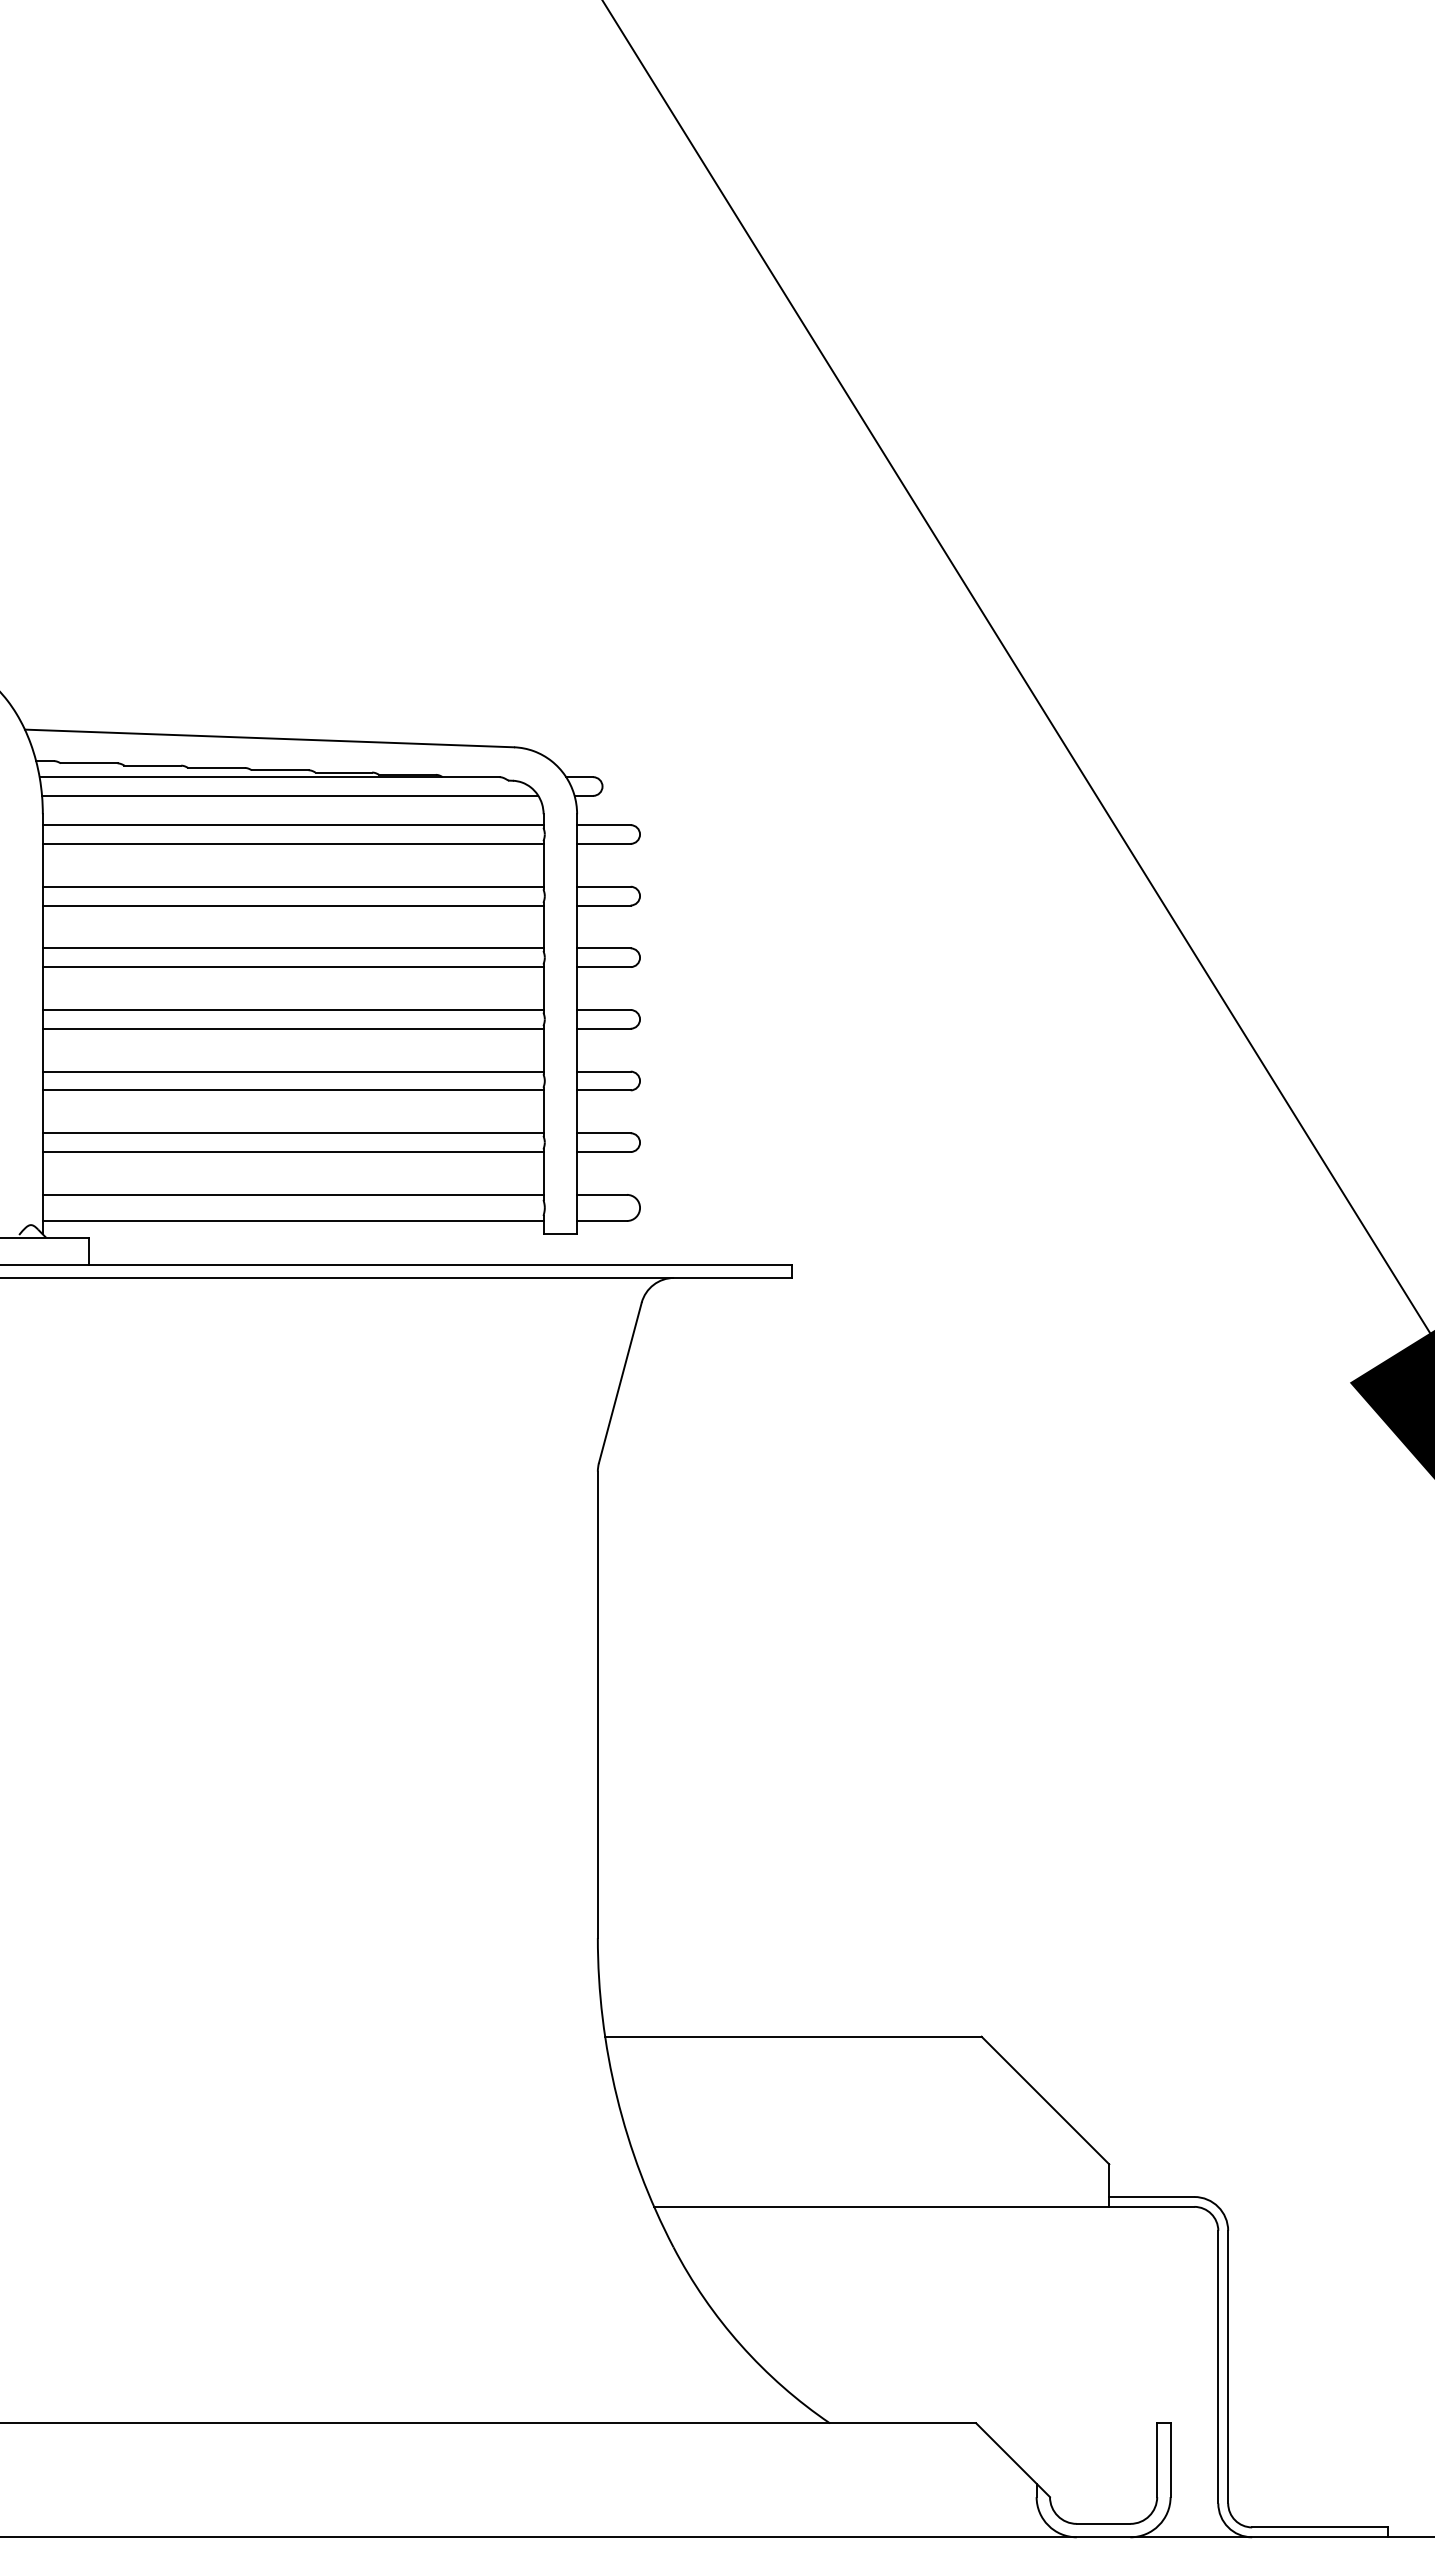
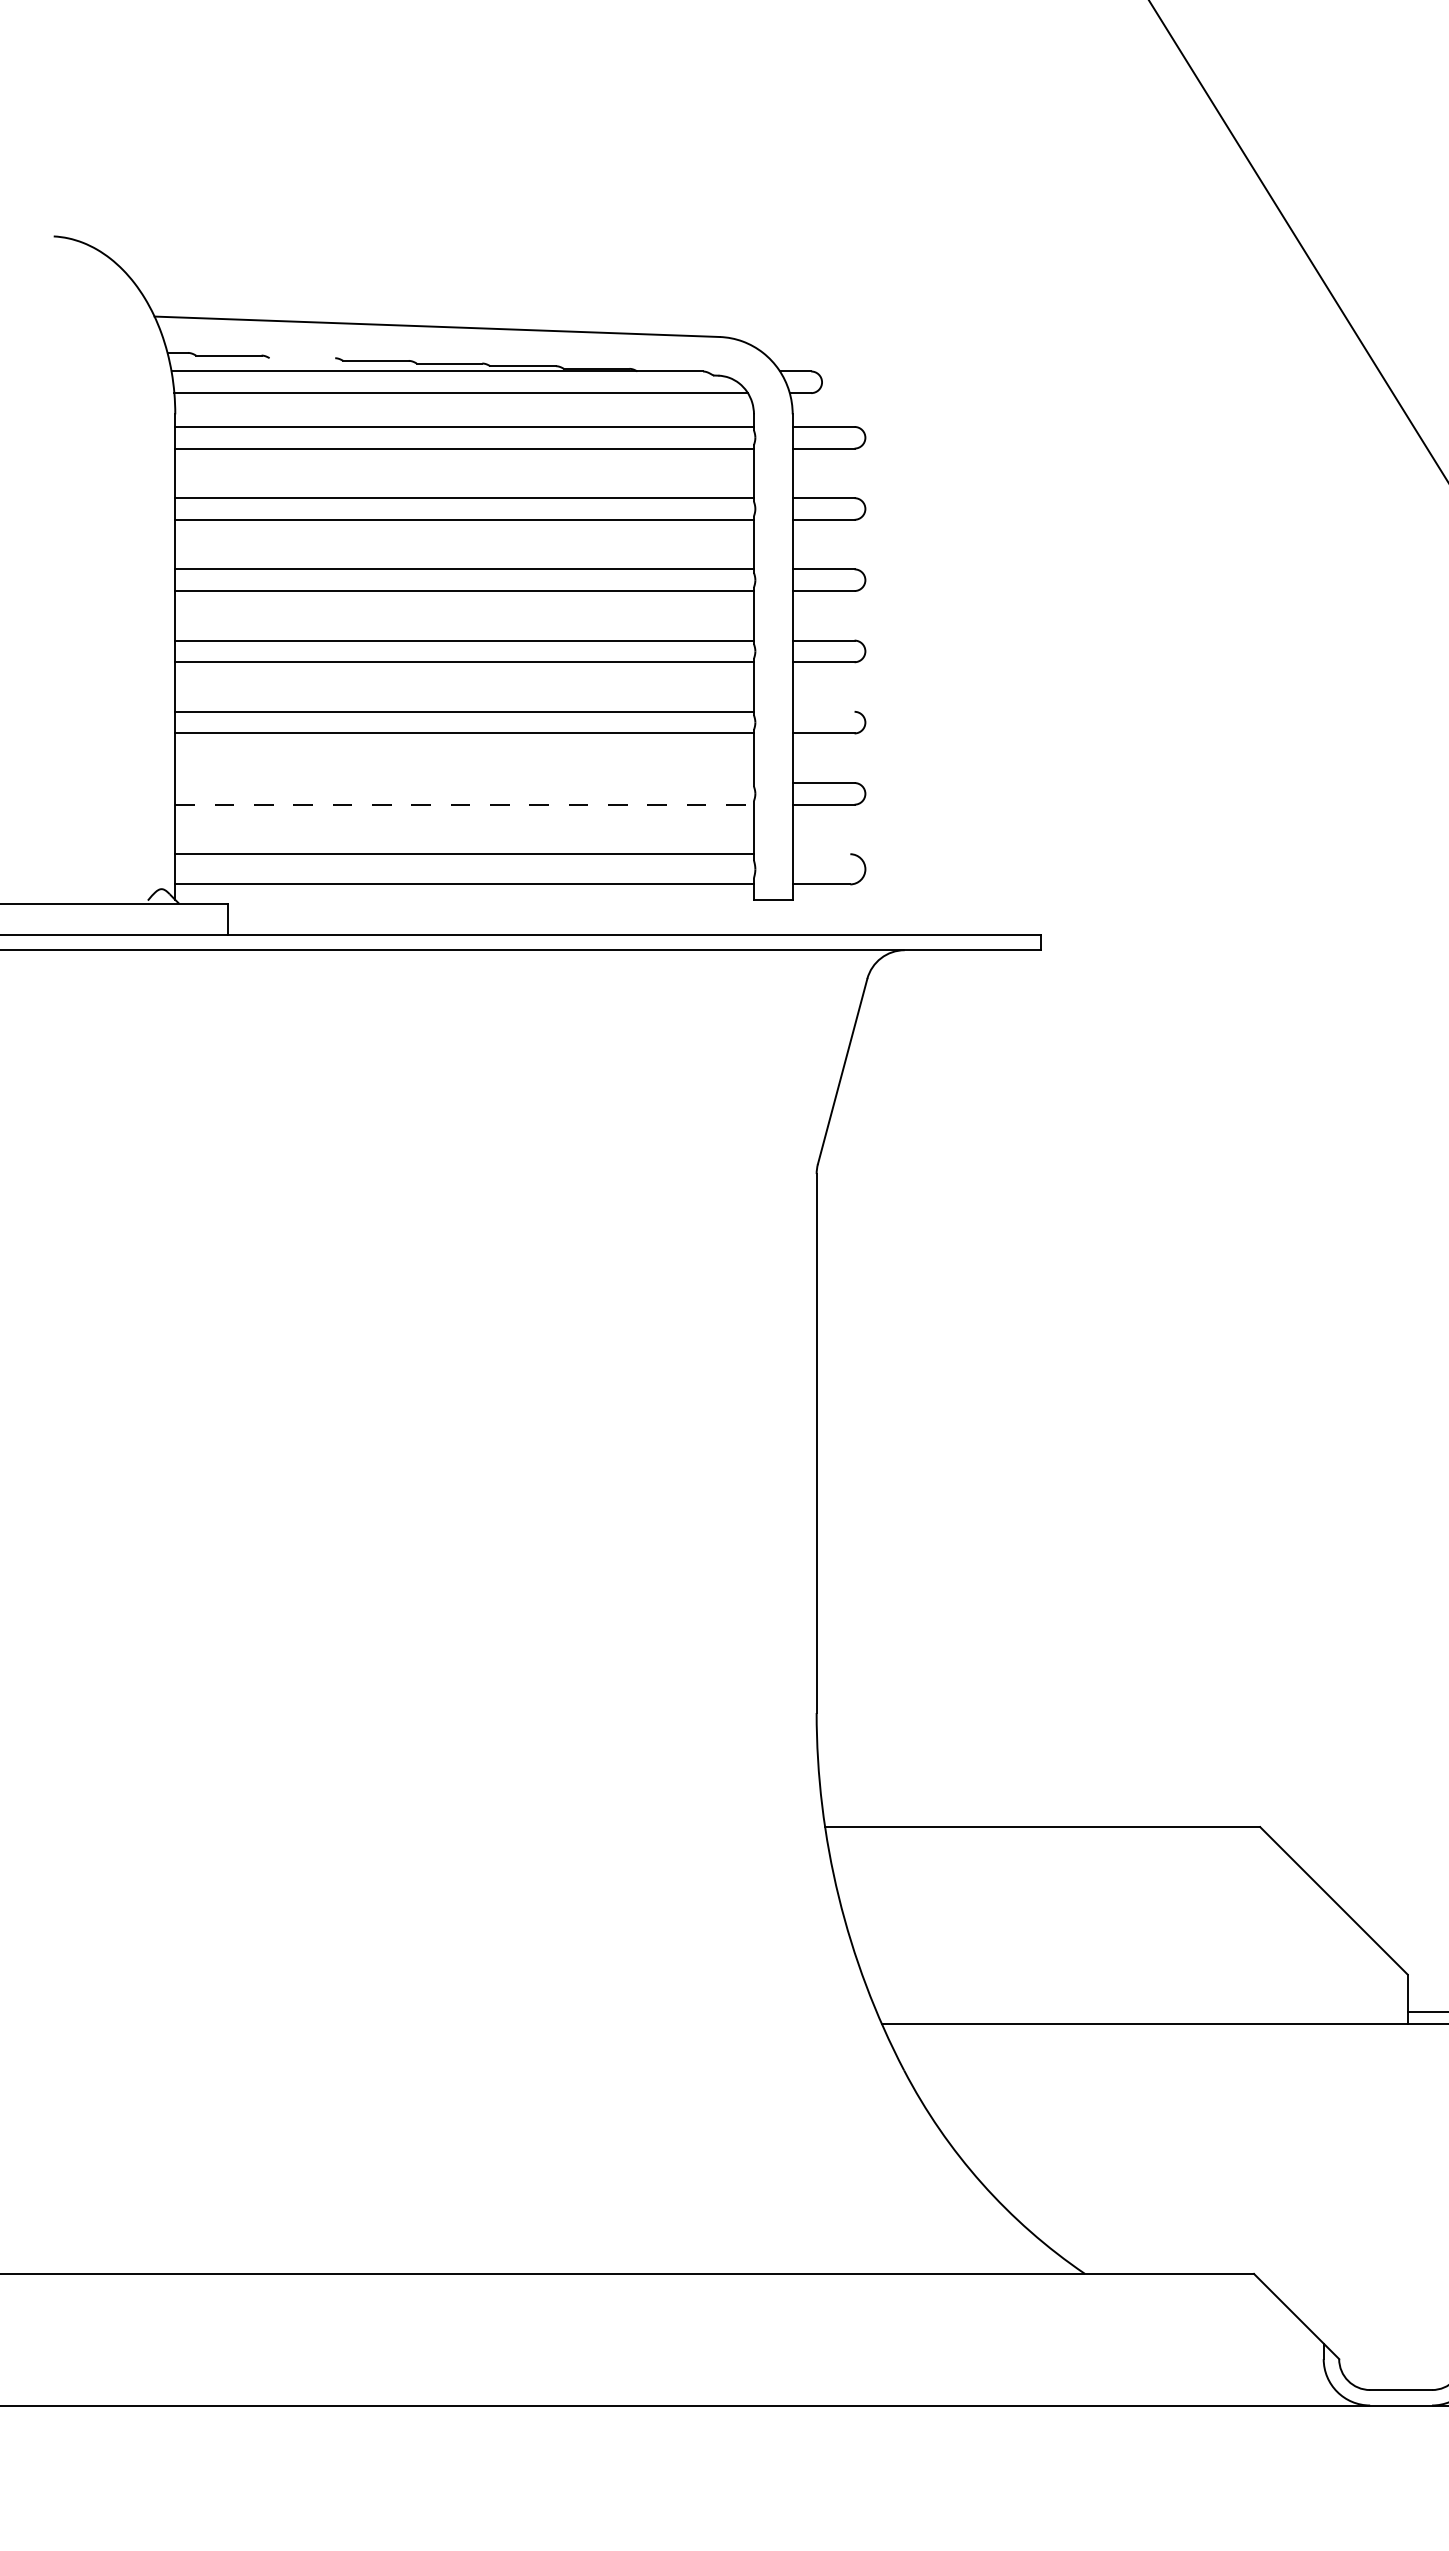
line: (152, 765) -> (302, 358), removed
line: (603, 1071) -> (823, 711), removed
line: (292, 1133) -> (463, 783), removed
line: (293, 1152) -> (464, 805), solid -> dashed
line: (602, 1194) -> (822, 853), removed

